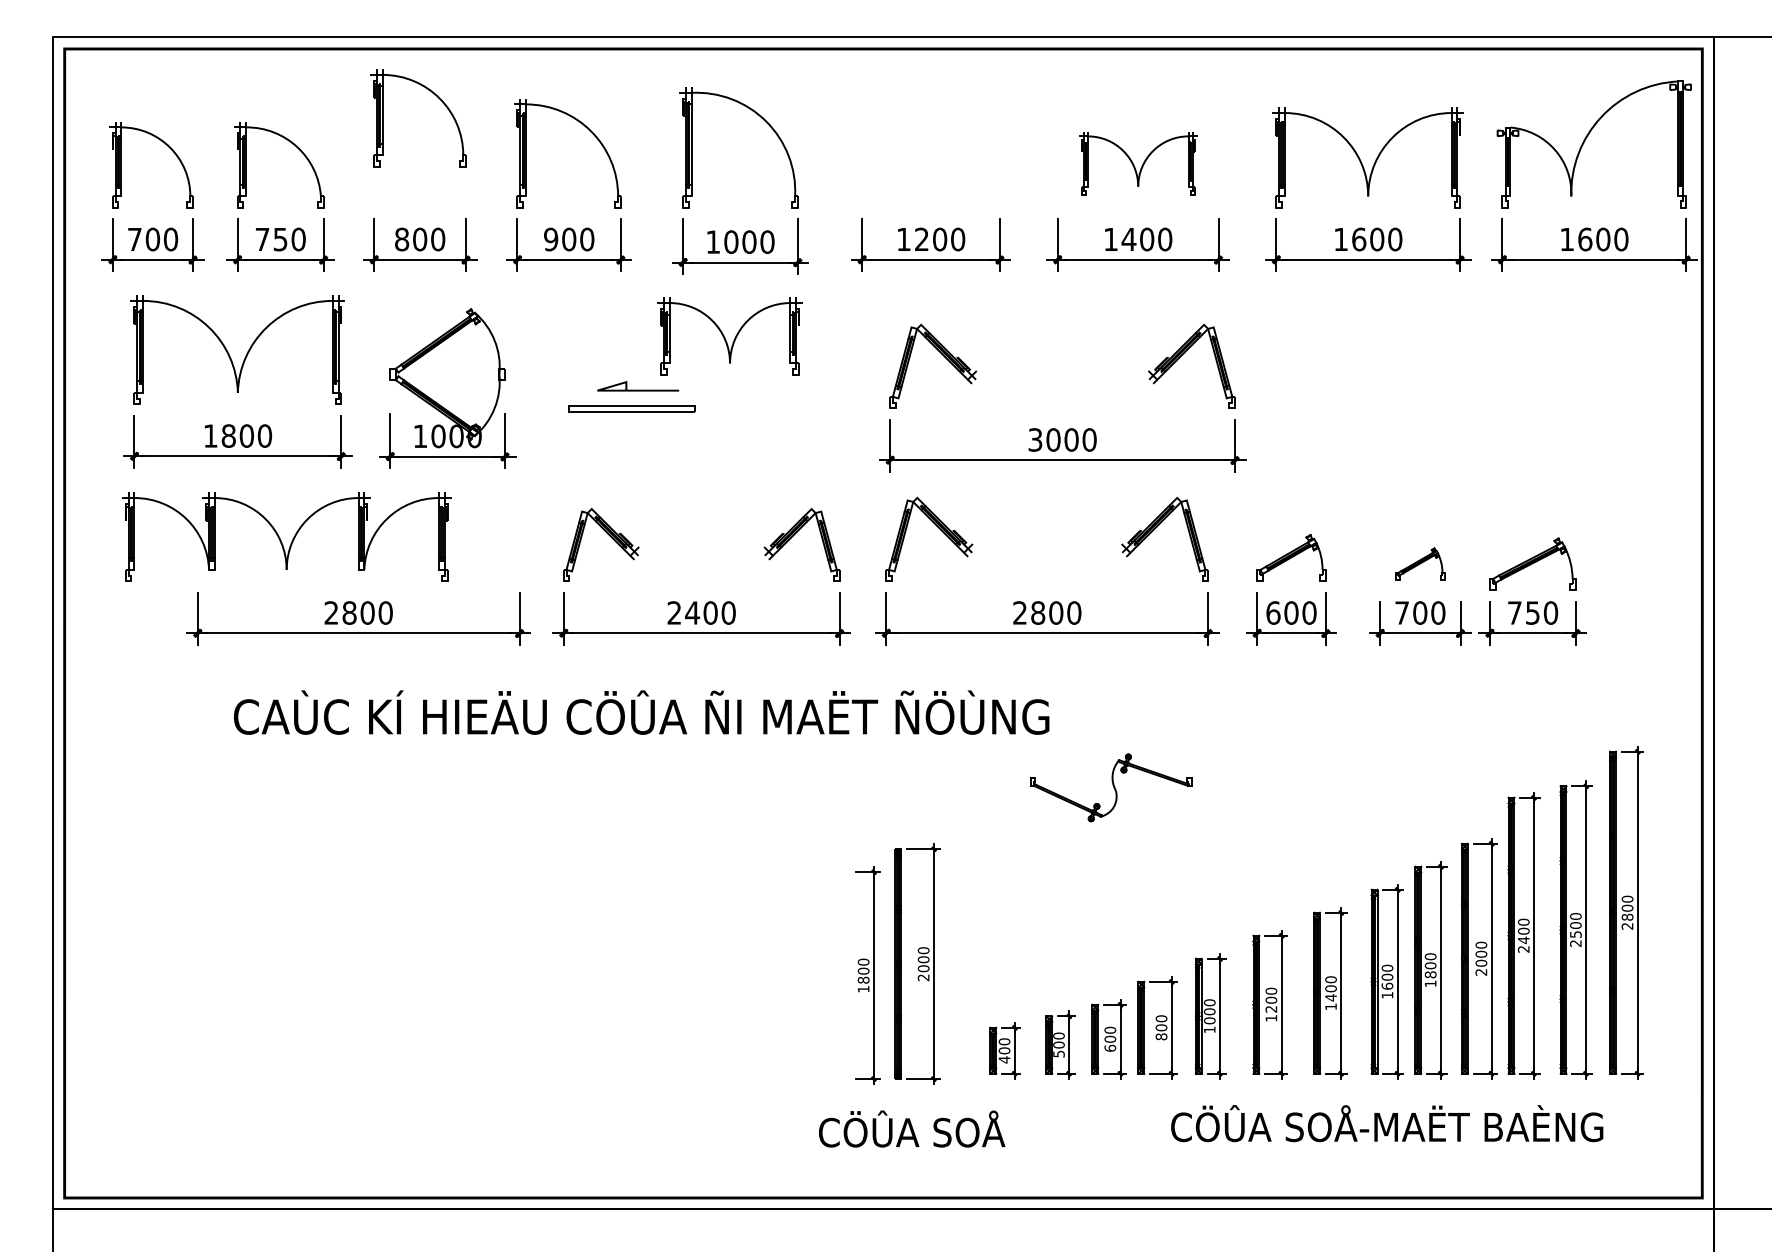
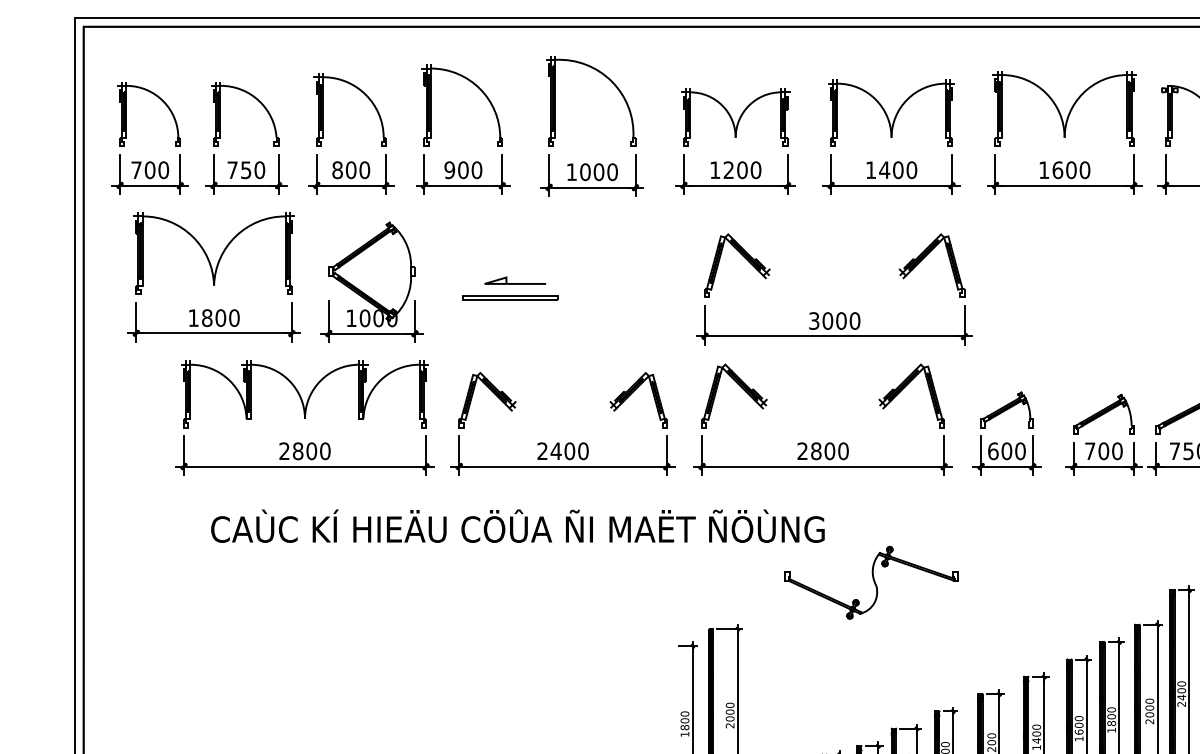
part: (434, 95) -> (362, 92), moved
part: (1138, 163) -> (891, 113), size x1.43
part: (729, 336) -> (735, 117), moved
part: (280, 538) -> (300, 395), moved
part: (1420, 563) -> (1104, 414), size x1.67
part: (1110, 787) -> (870, 582), size x1.43

